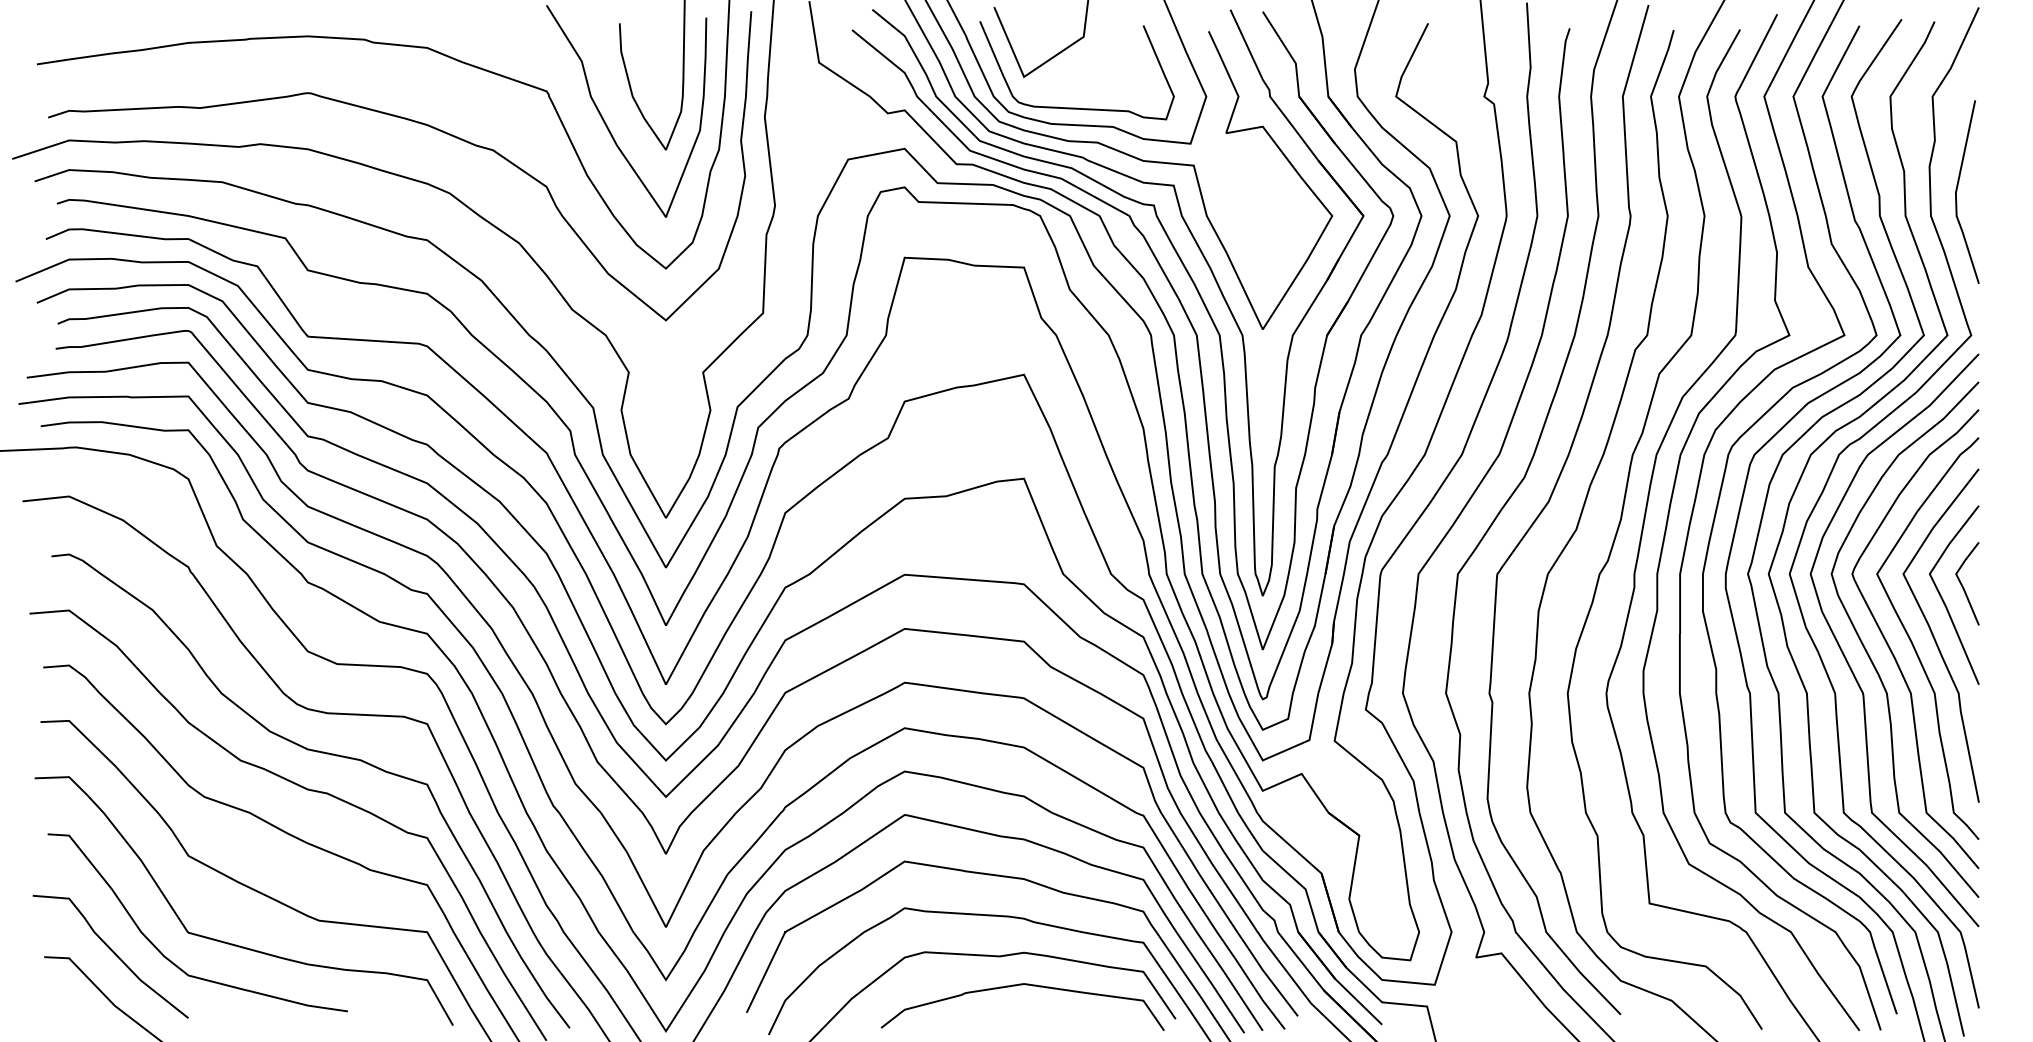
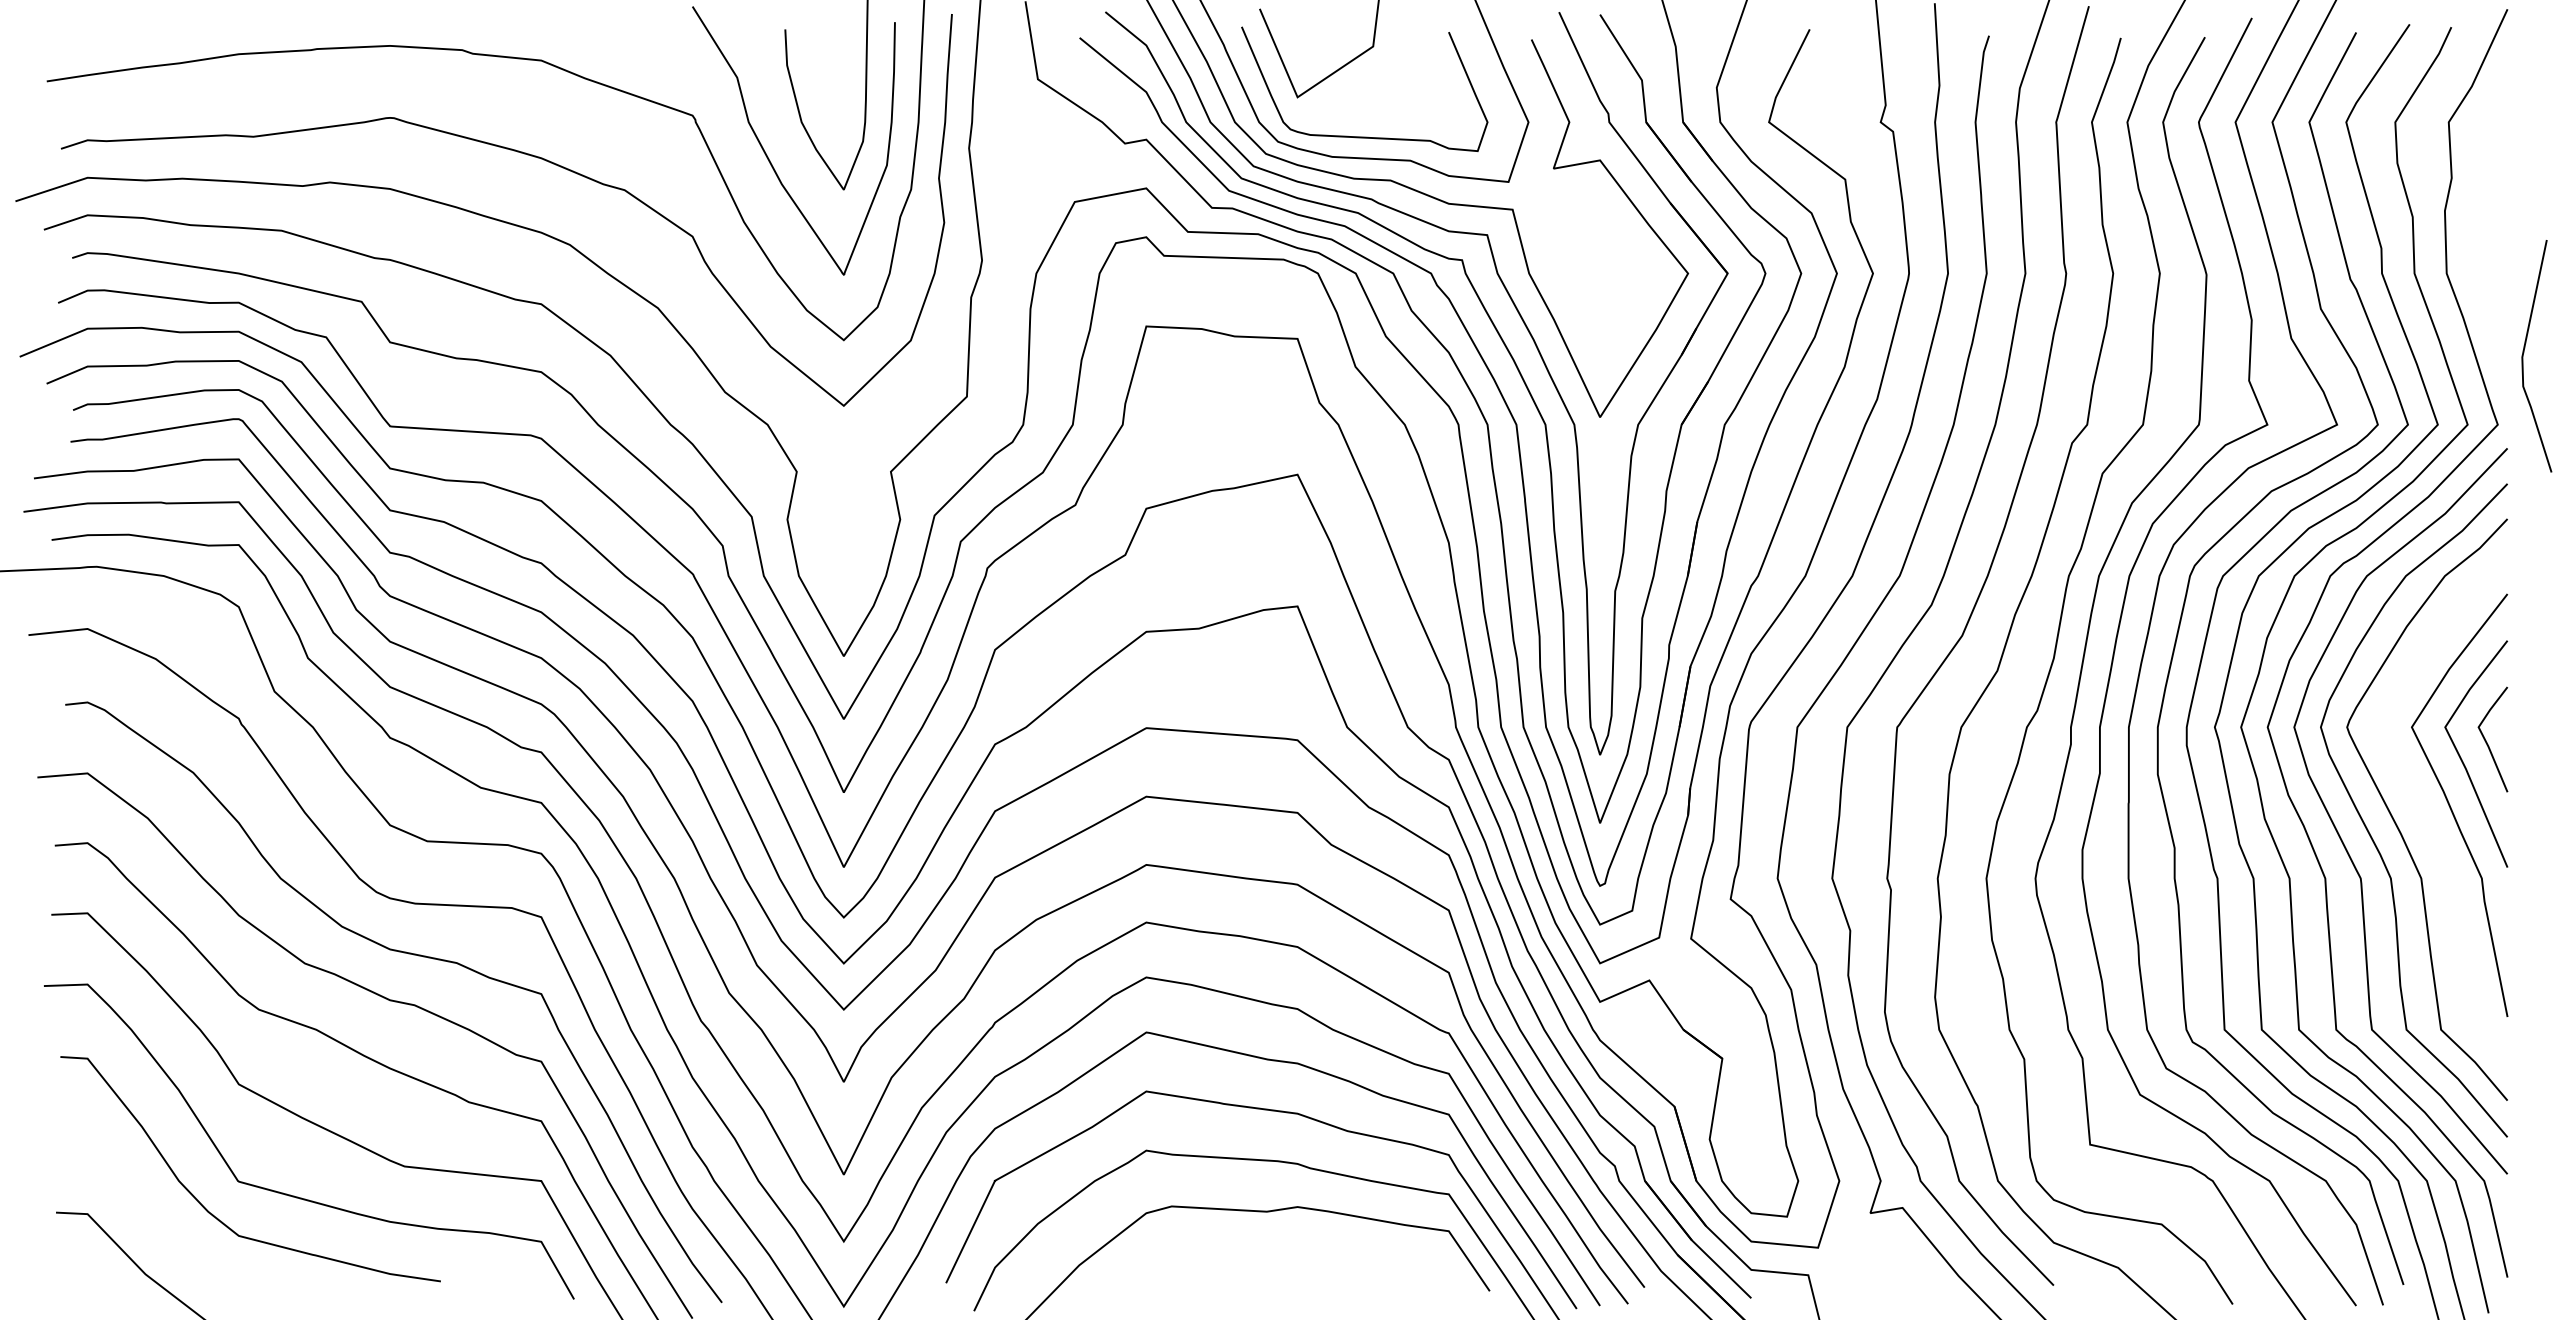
line: (1957, 189) -> (2524, 352), moved
curve: (1913, 643) -> (2424, 815), removed
curve: (114, 953) -> (144, 1208), removed
curve: (1020, 985) -> (1293, 1248), removed

